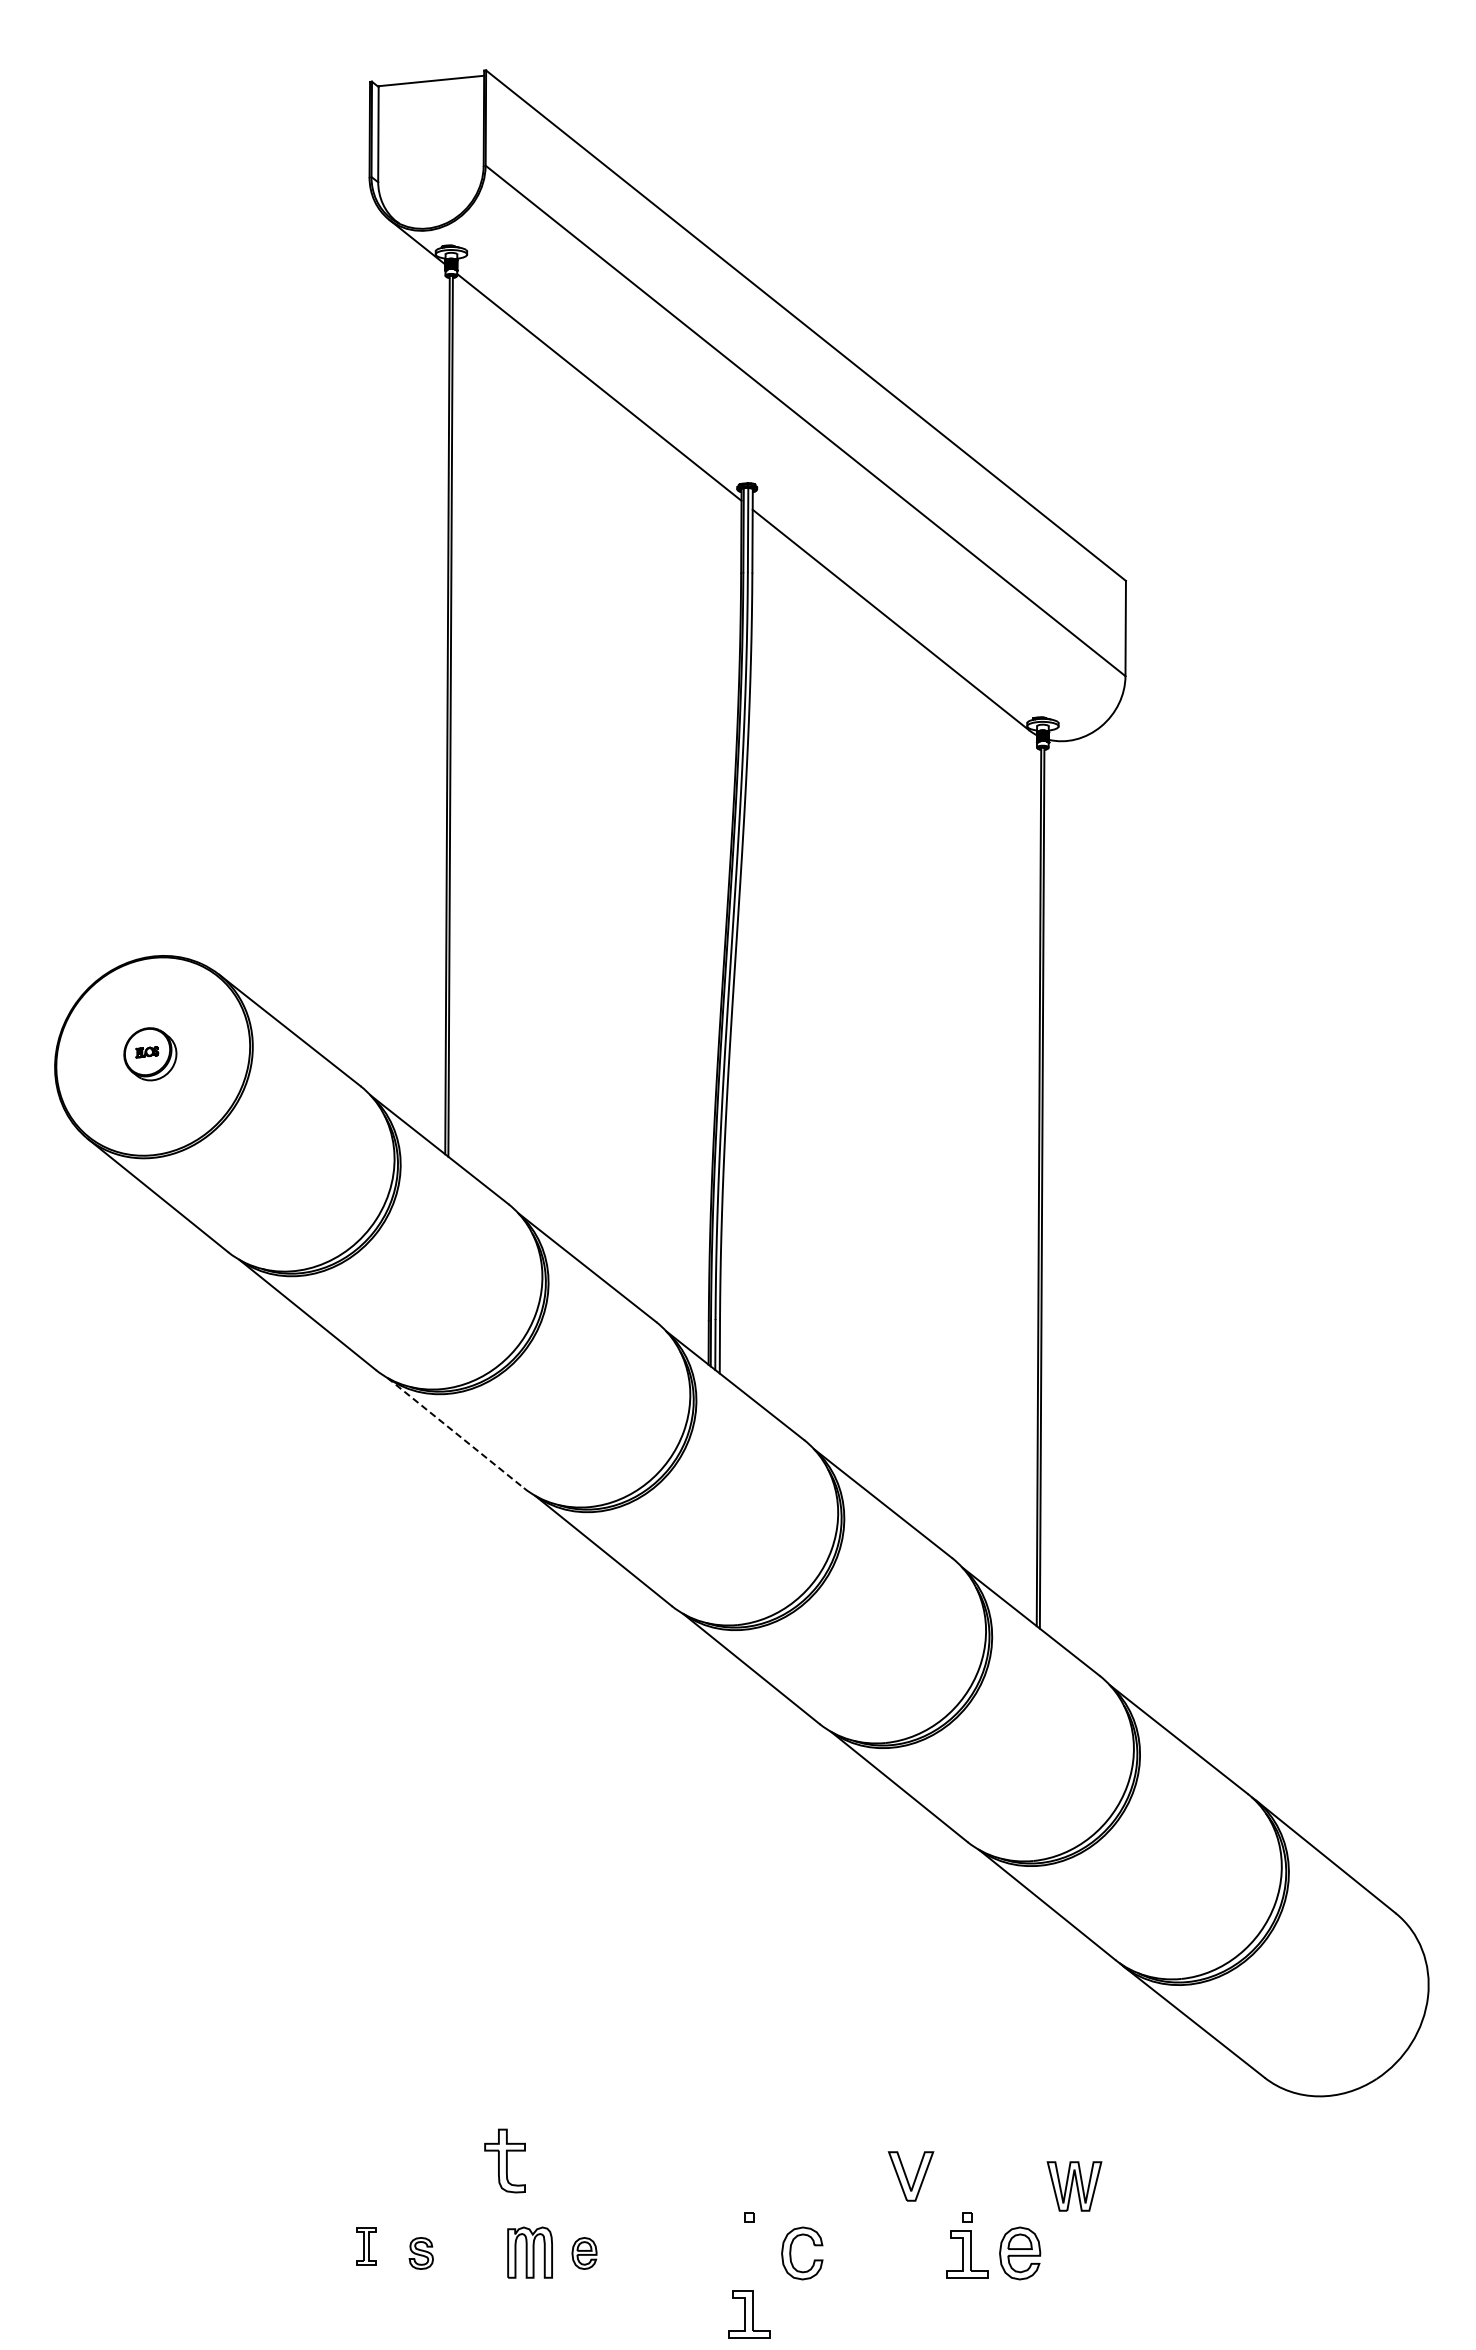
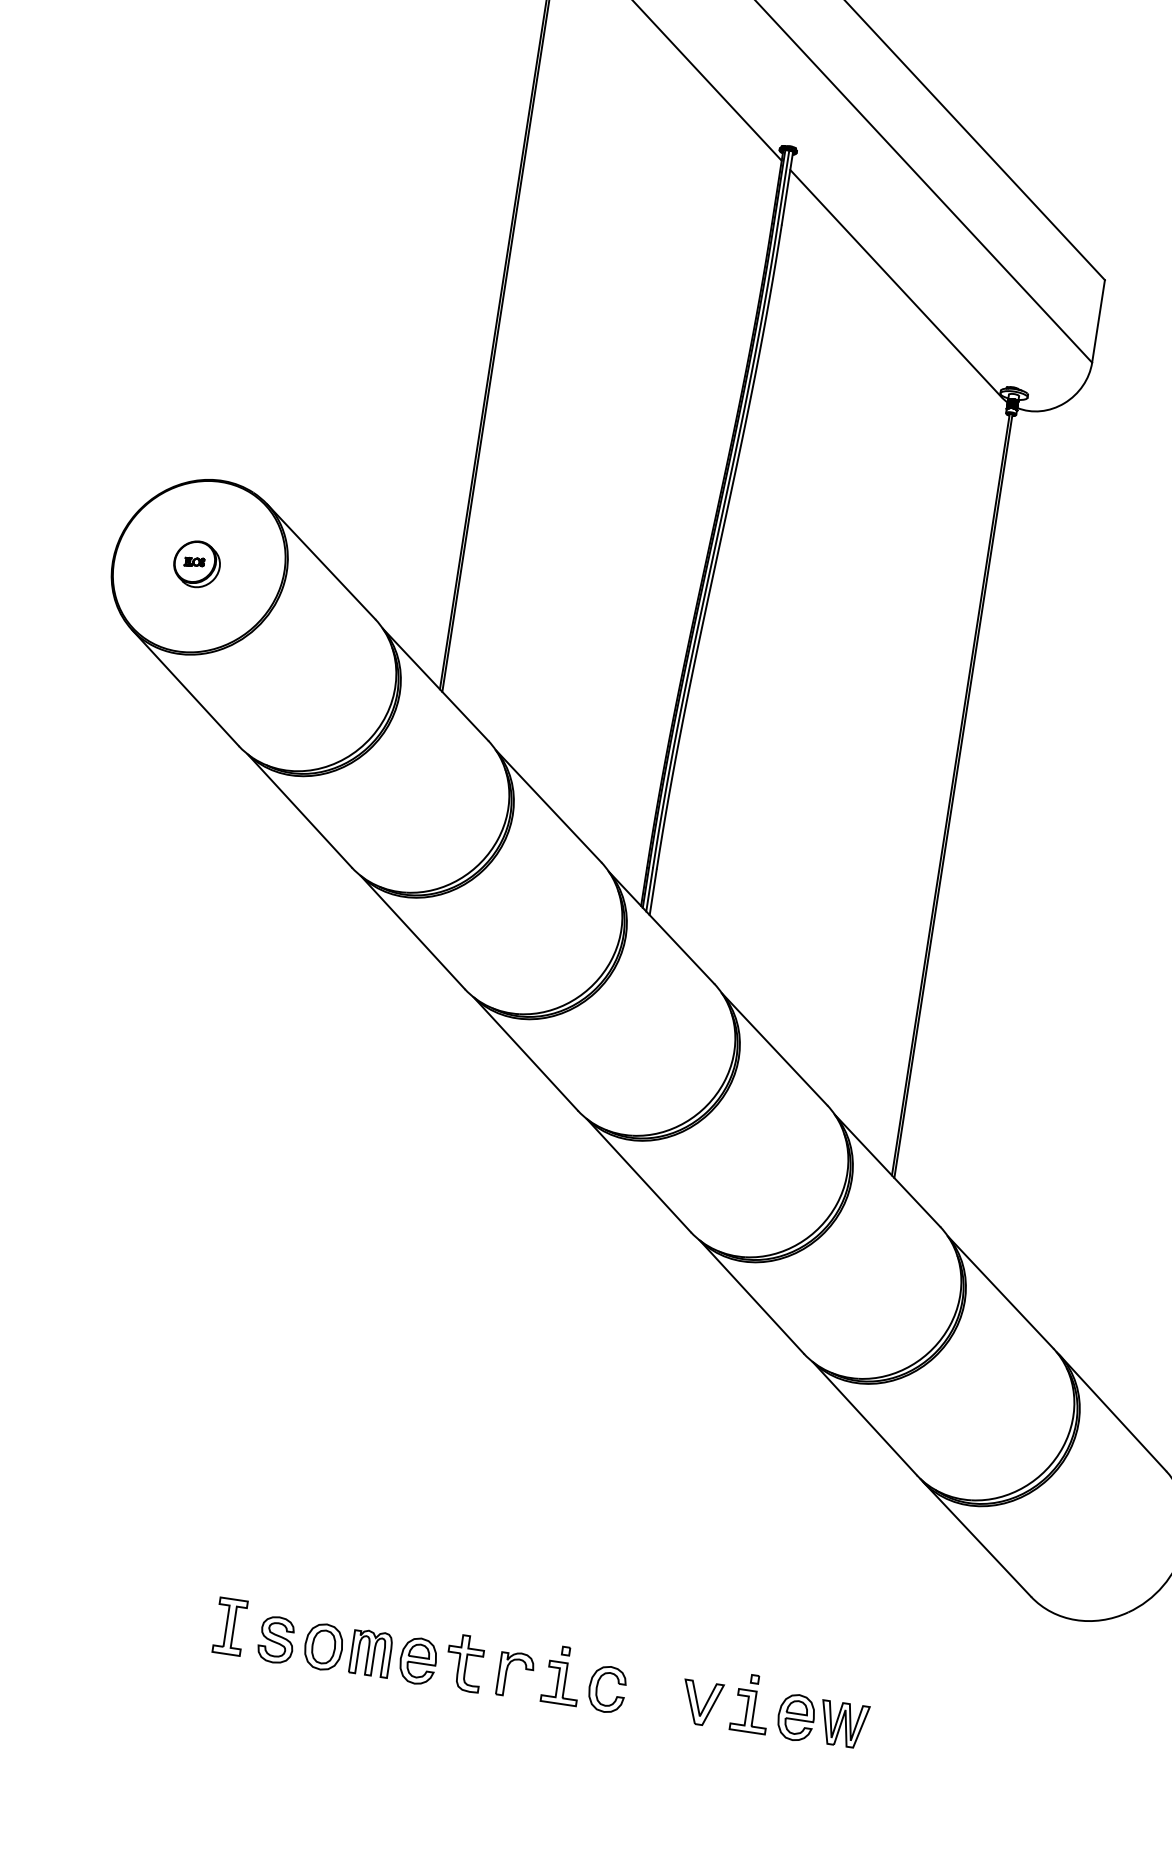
line: (455, 1432) -> (412, 932), dashed -> solid
part: (504, 2160) -> (464, 1662), moved
part: (910, 2176) -> (701, 1703), moved
part: (1074, 2186) -> (843, 1724), moved
part: (366, 2246) -> (229, 1626), size x1.67
part: (686, 2252) -> (506, 1673), added
part: (421, 2253) -> (276, 1640), size x1.67
part: (475, 2253) -> (323, 1647), added
part: (584, 2253) -> (418, 1661), size x1.67
part: (749, 2314) -> (561, 1683), moved

